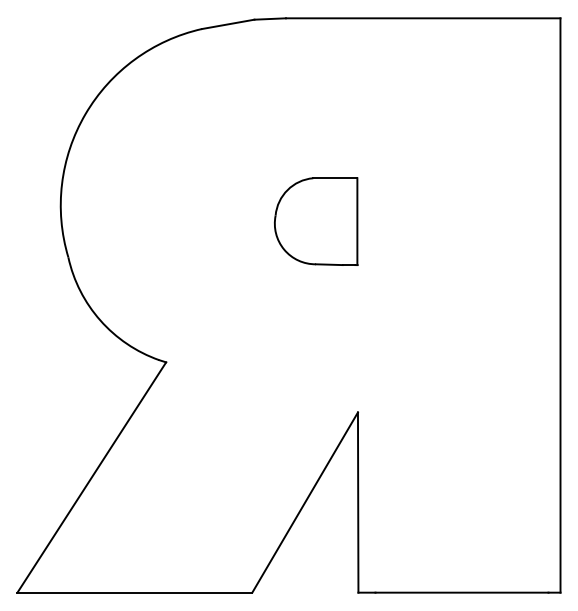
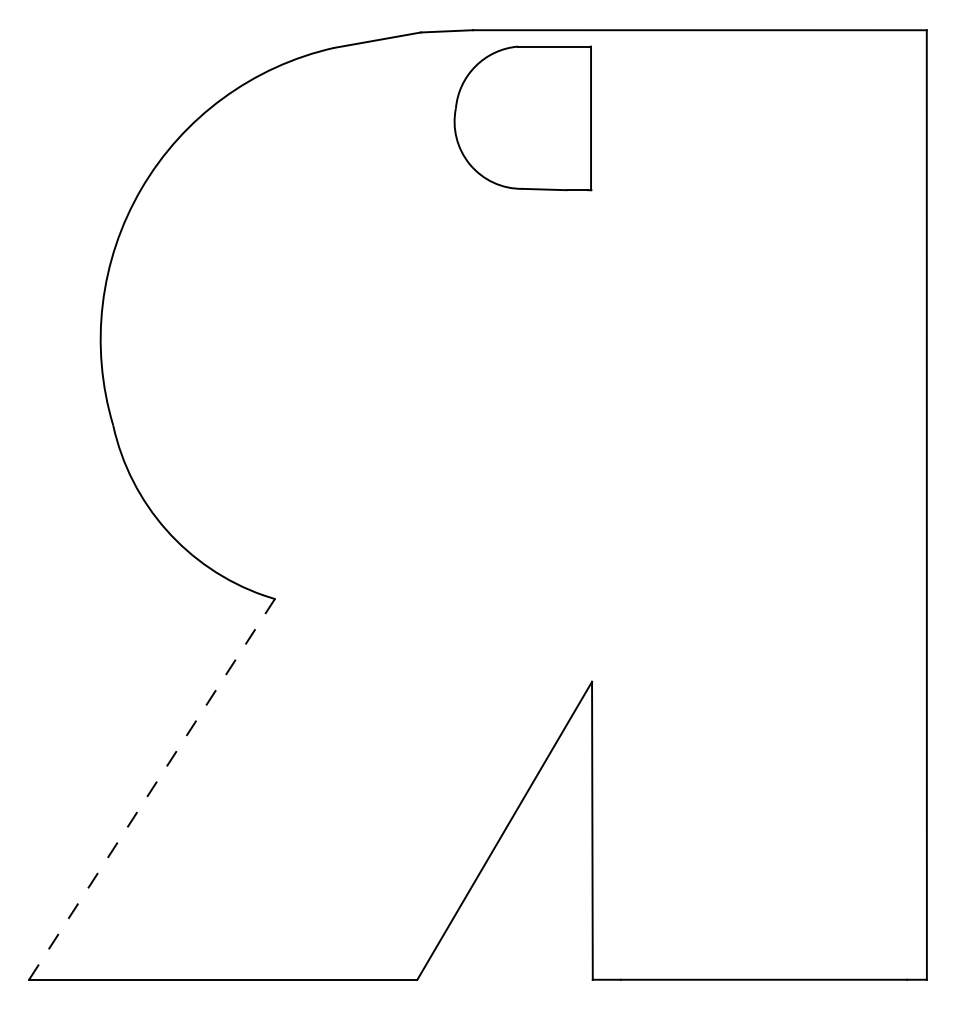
part: (316, 221) -> (523, 118), moved
line: (92, 477) -> (153, 789), solid -> dashed

